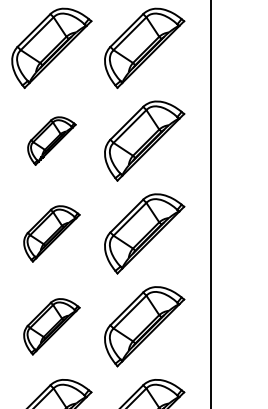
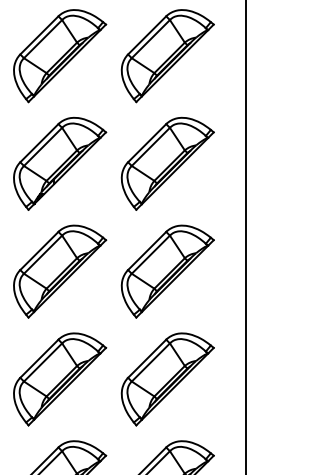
part: (51, 140) -> (59, 163), size x1.67
part: (51, 233) -> (59, 271), size x1.43
part: (51, 326) -> (59, 379), size x1.43

